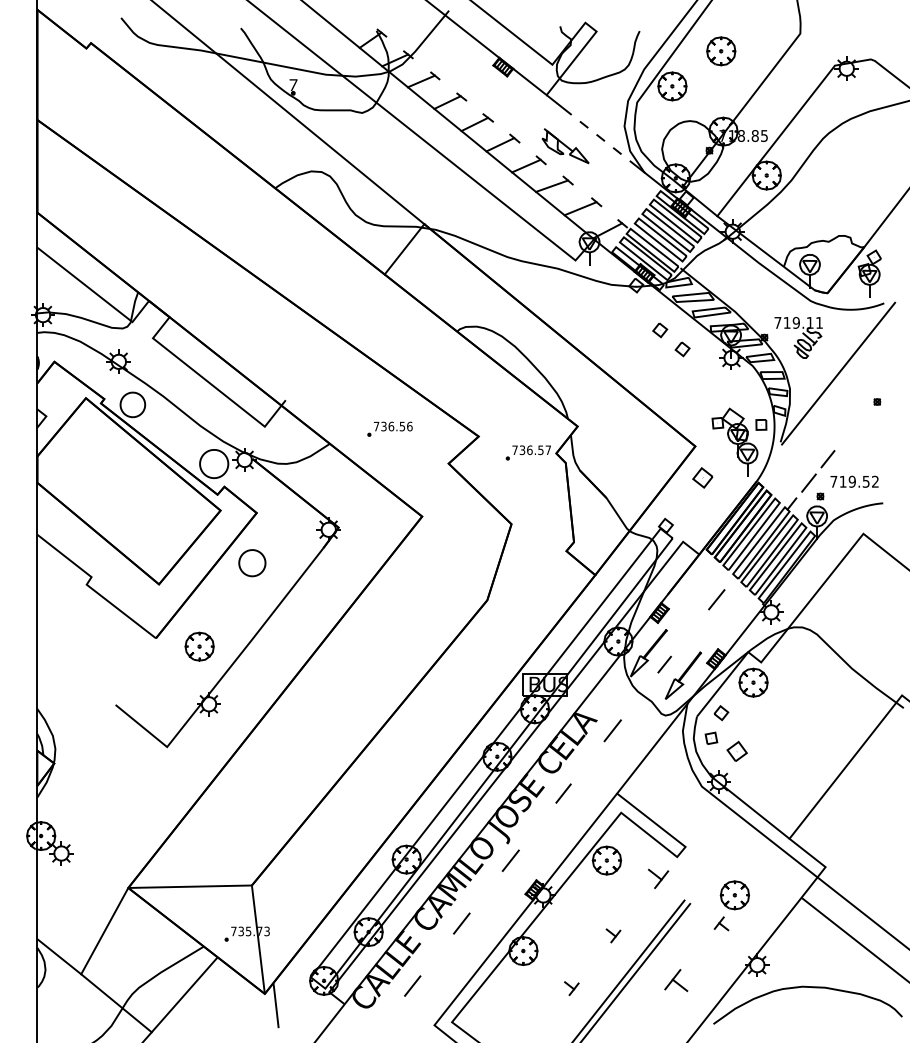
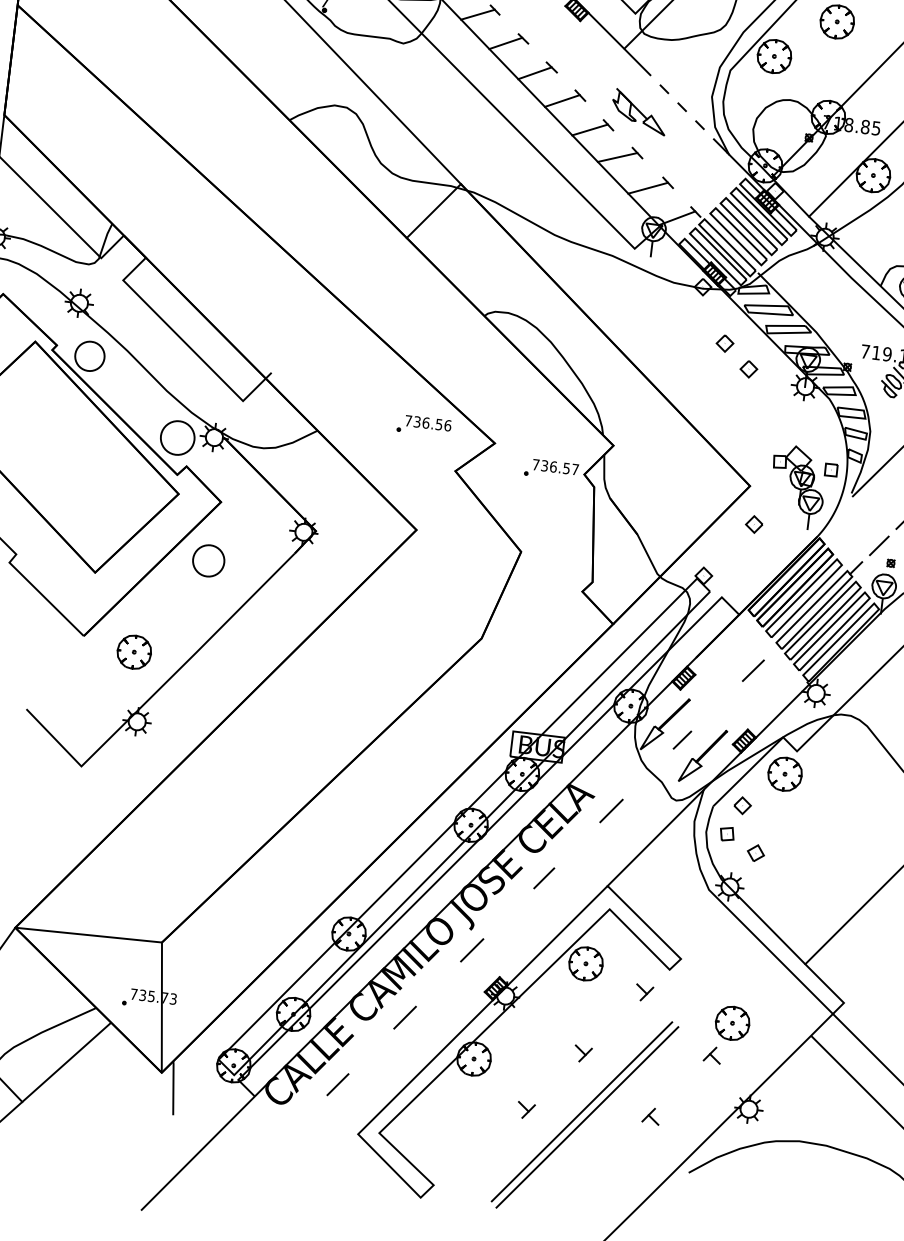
part: (389, 428) -> (423, 425), moved
part: (702, 477) -> (754, 523), size x0.71
part: (737, 750) -> (756, 852), size x0.71
part: (658, 878) -> (644, 992), size x0.71
part: (676, 980) -> (651, 1115), size x0.62

